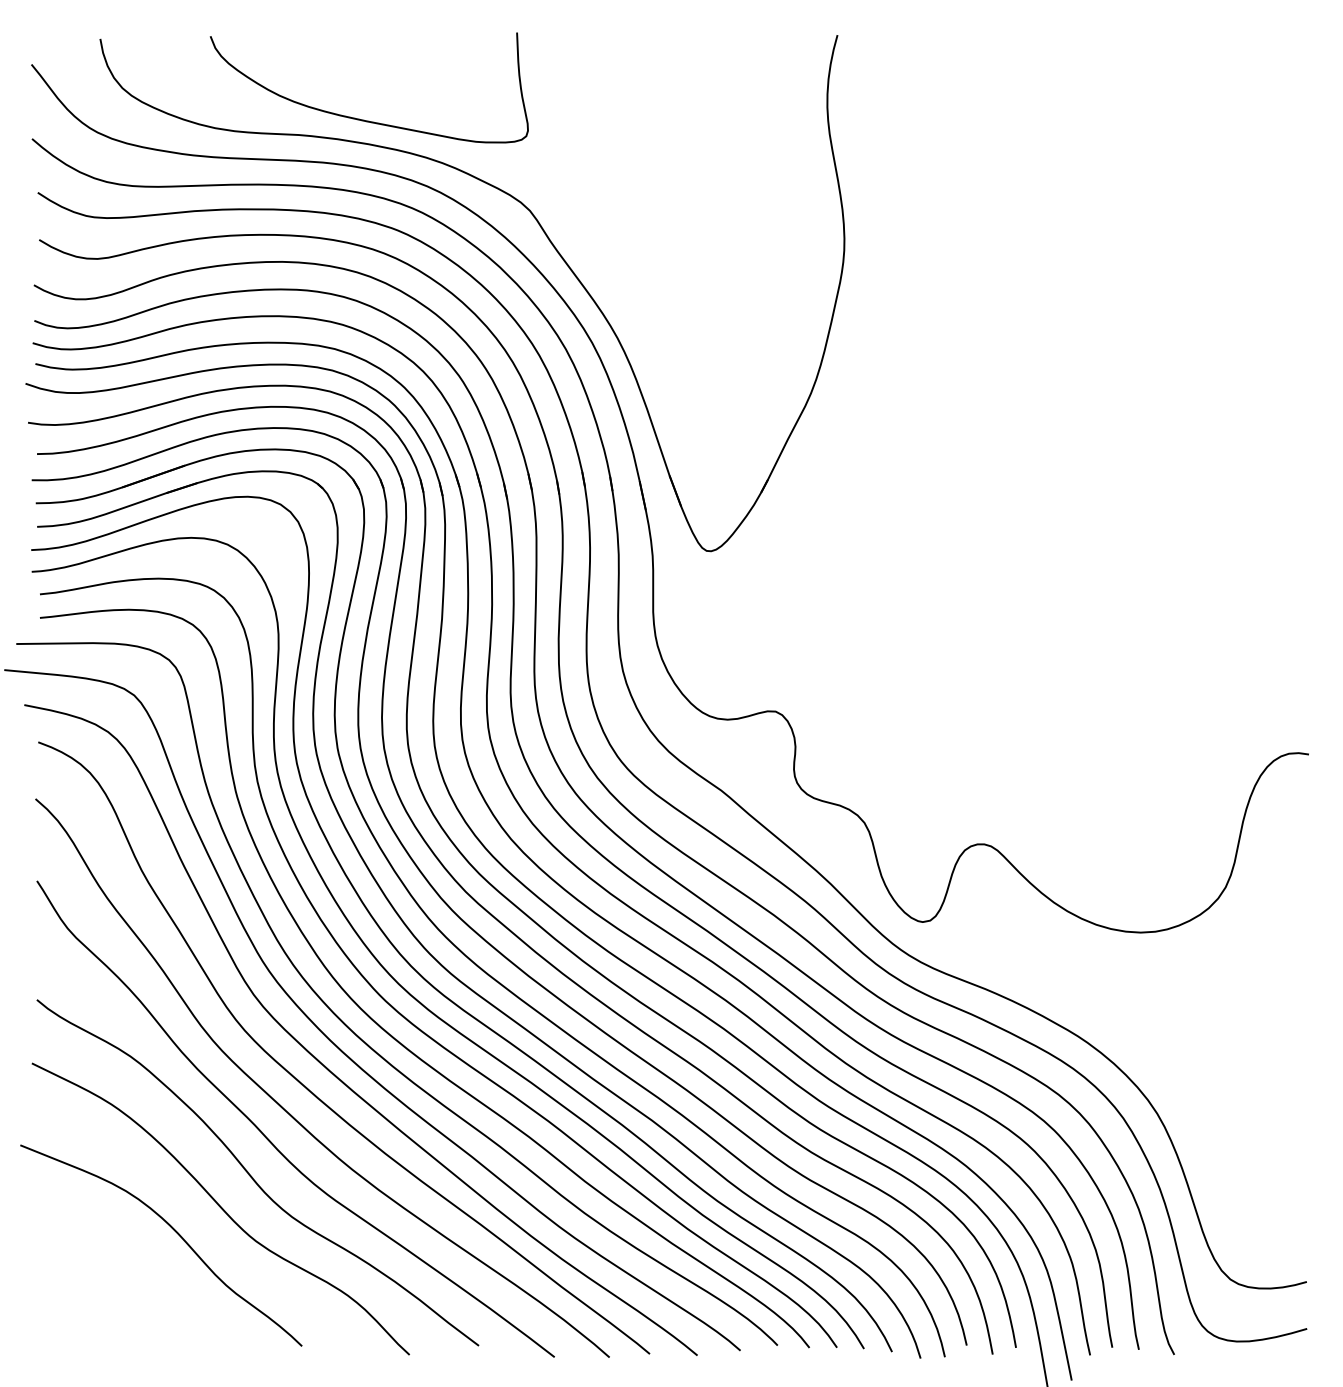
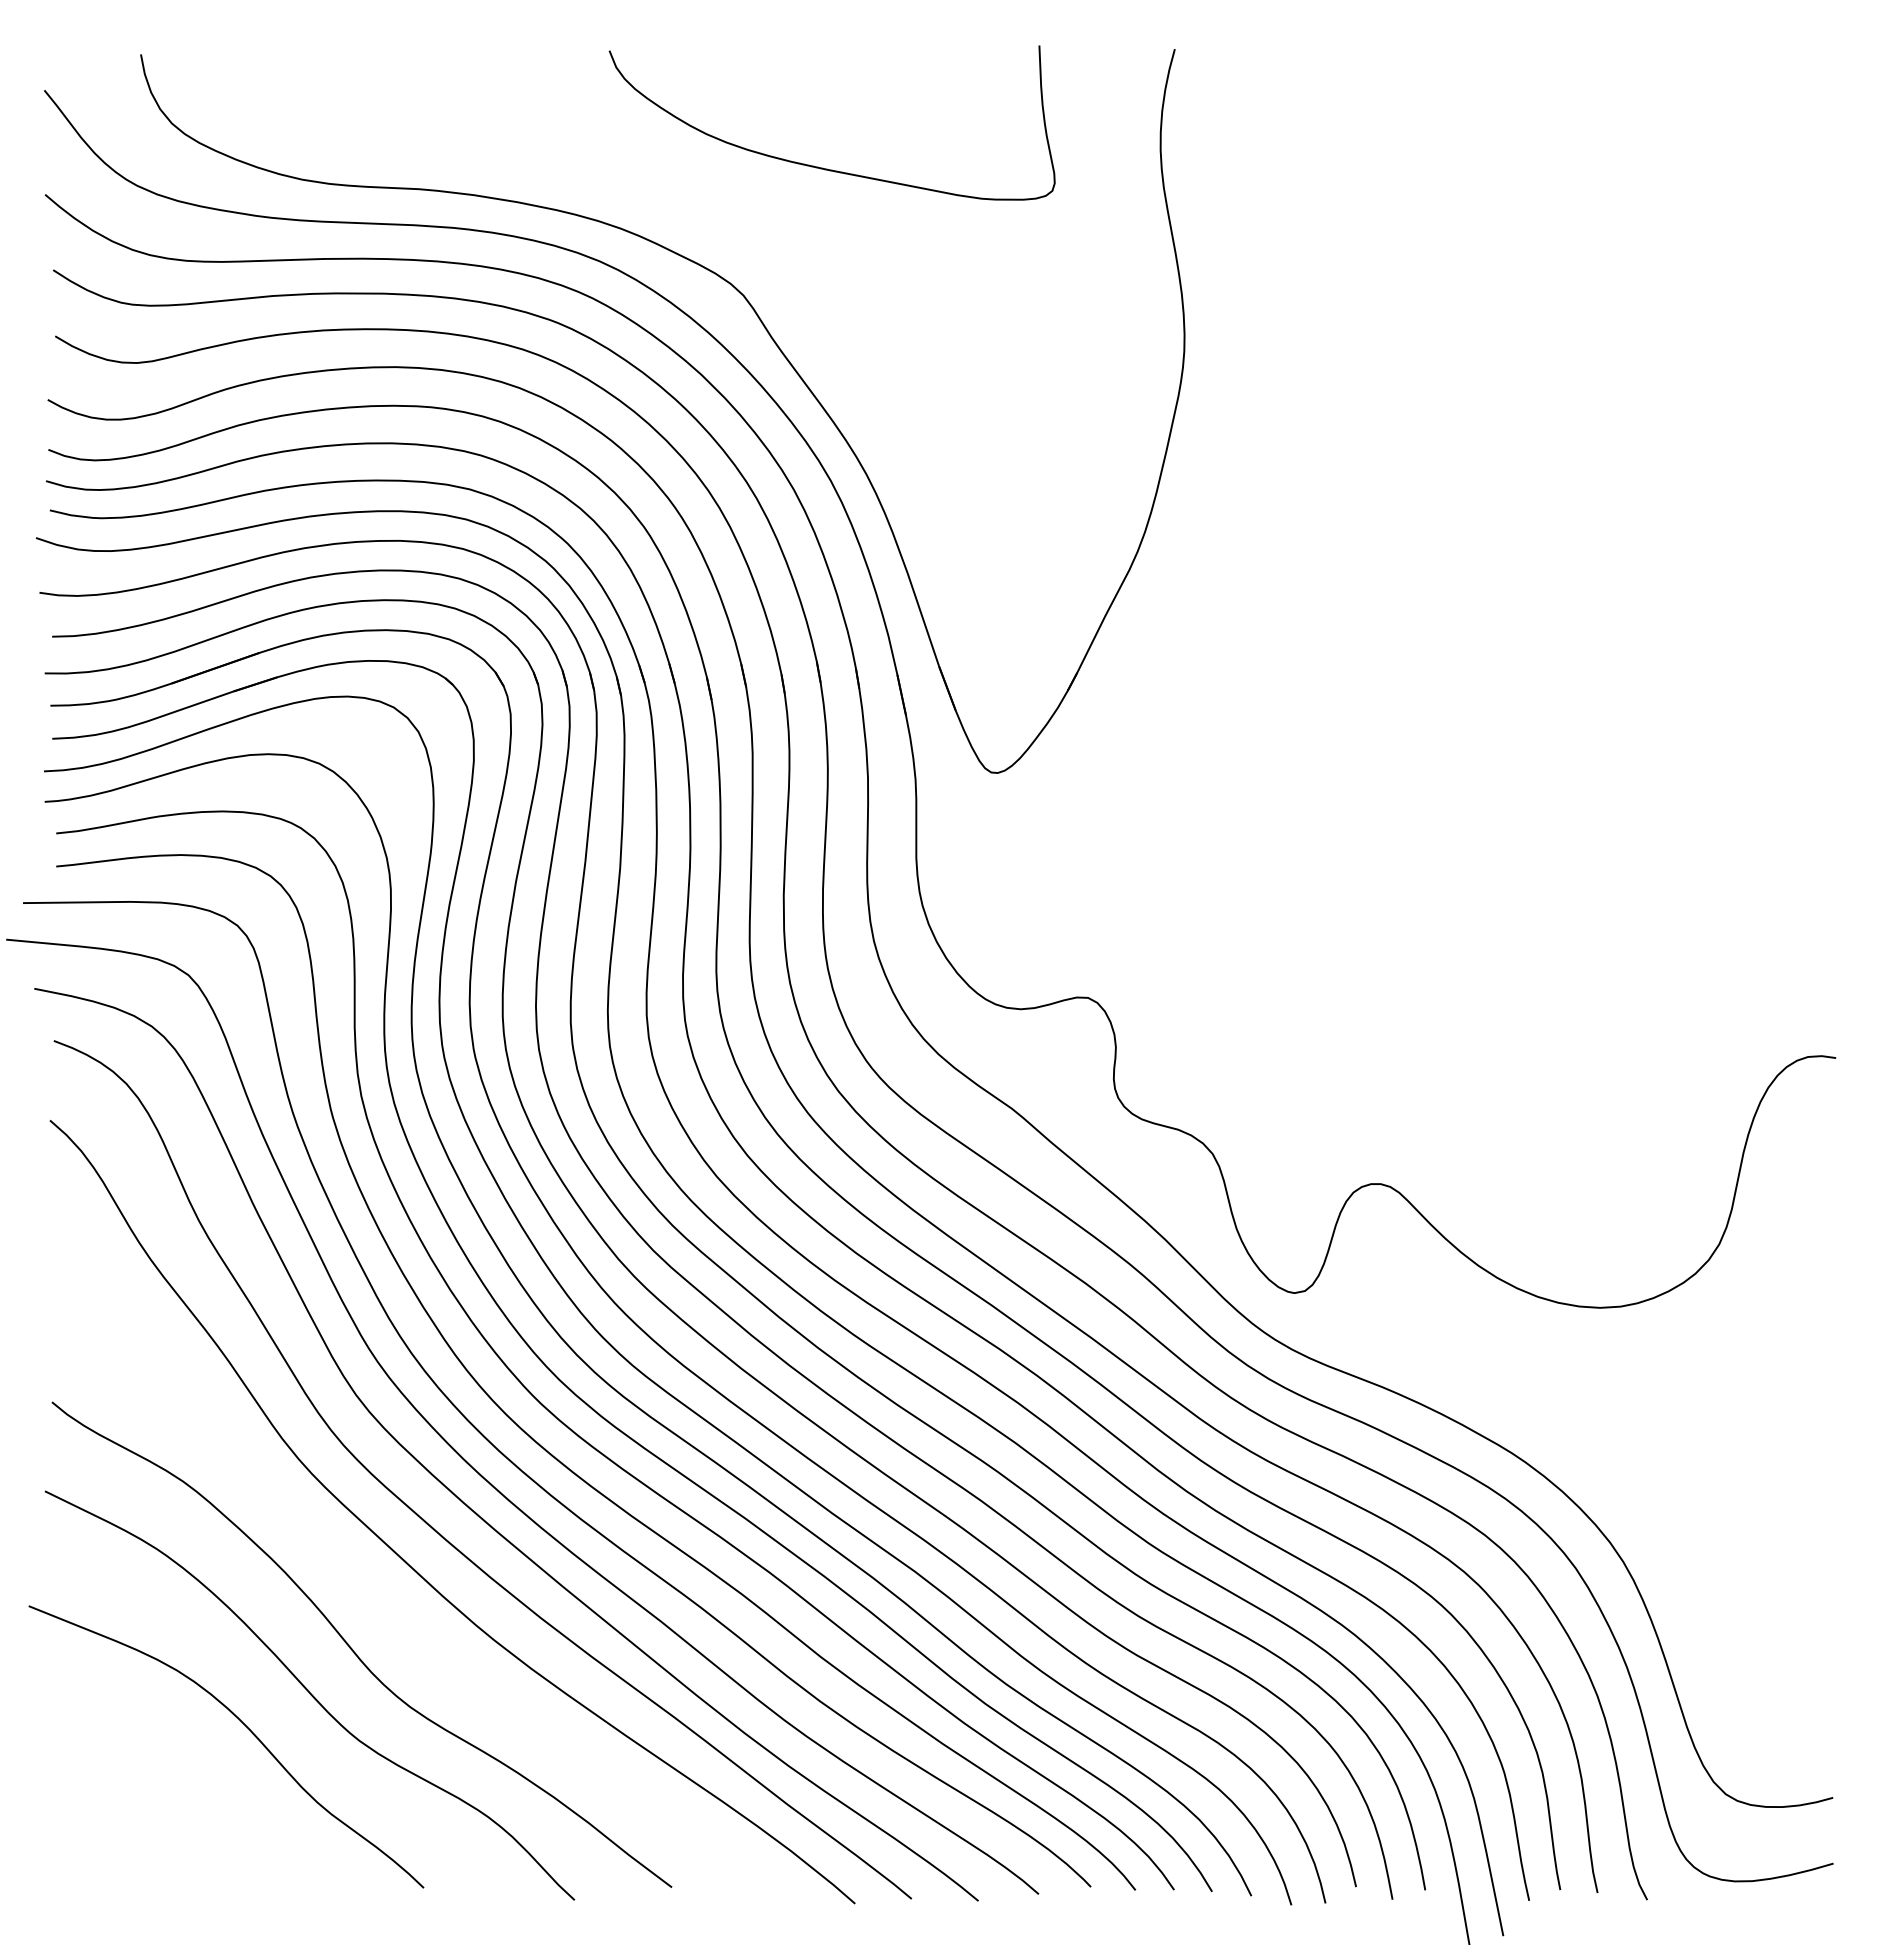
curve: (359, 118) -> (818, 166), moved
curve: (269, 1139) -> (377, 1597), removed

